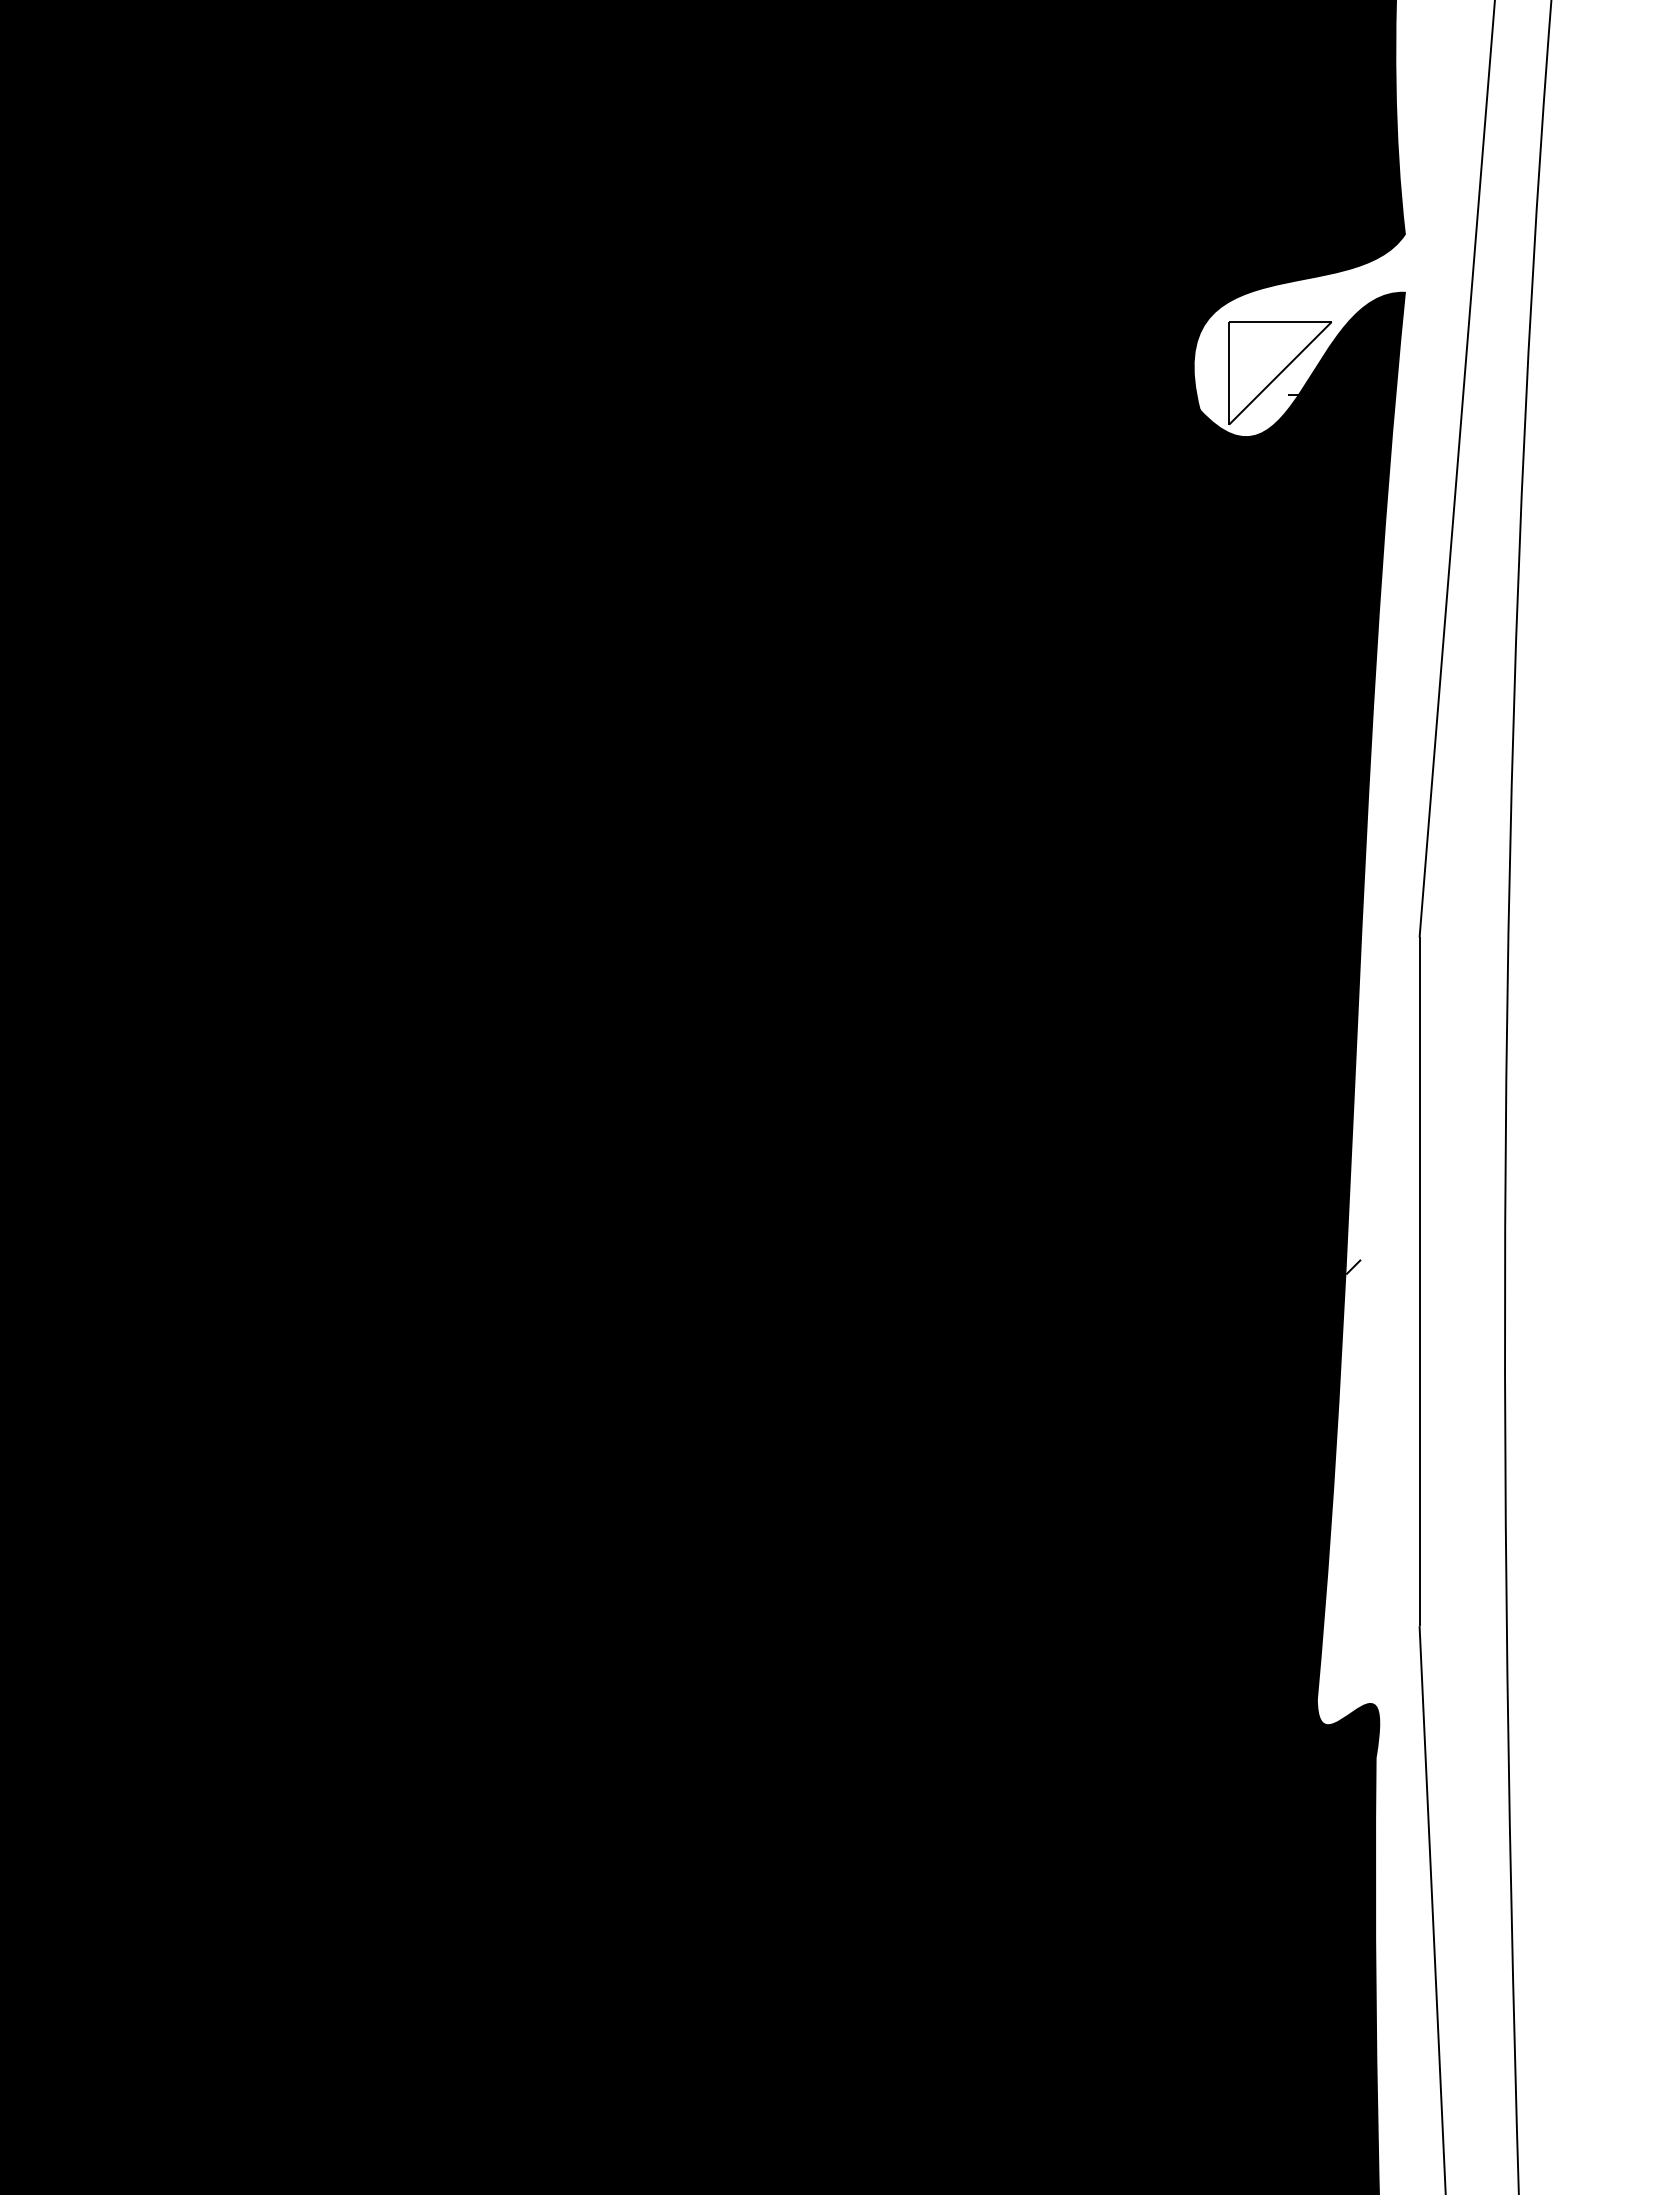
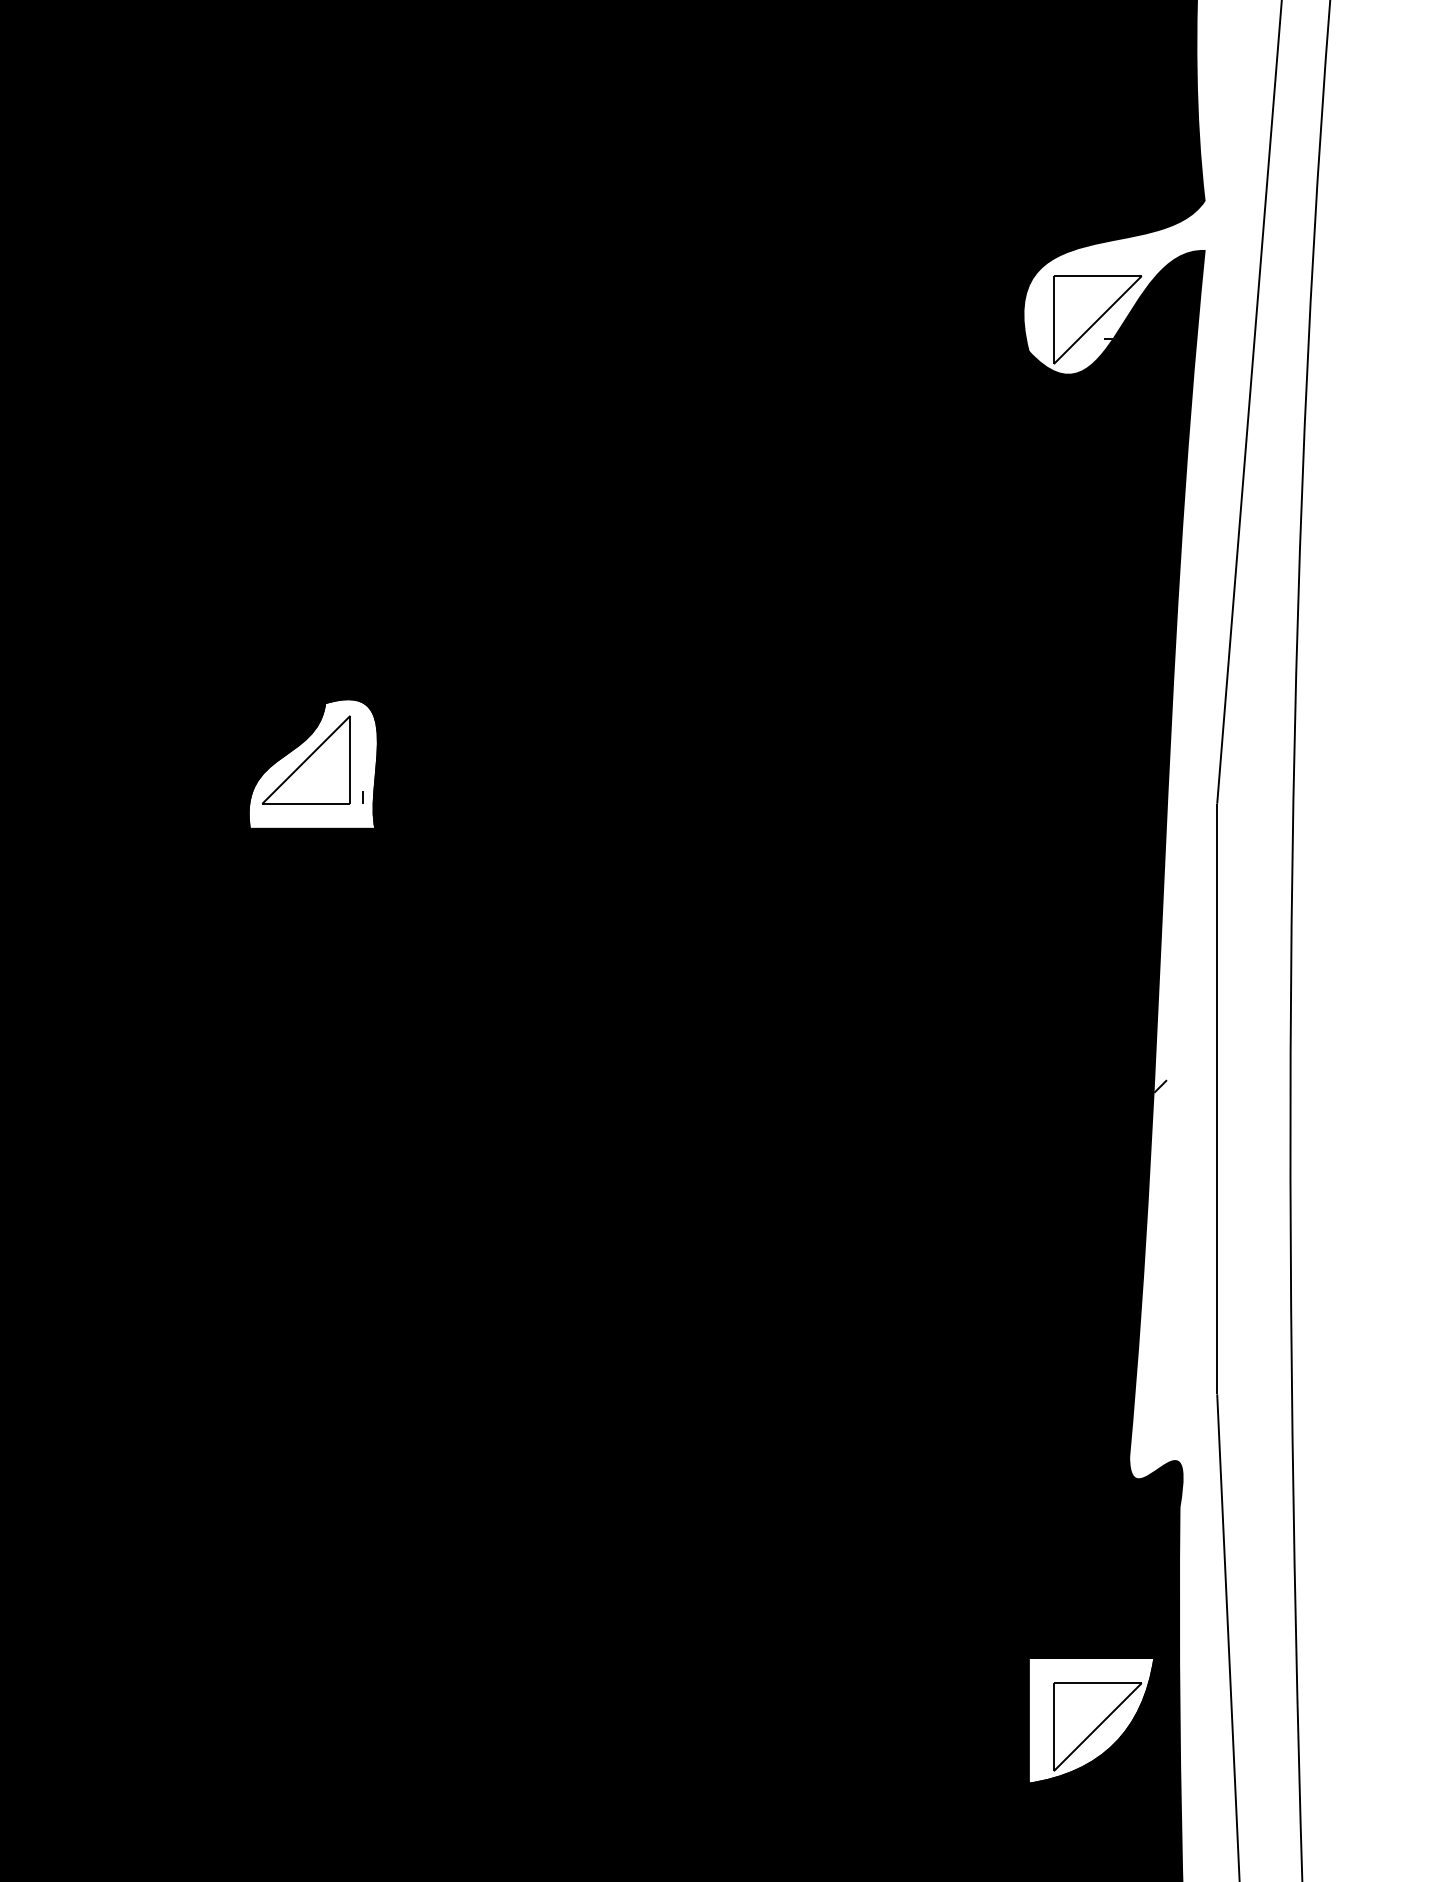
fill: (365, 890) -> (313, 763), removed
fill: (1272, 2006) -> (1091, 1720), removed

